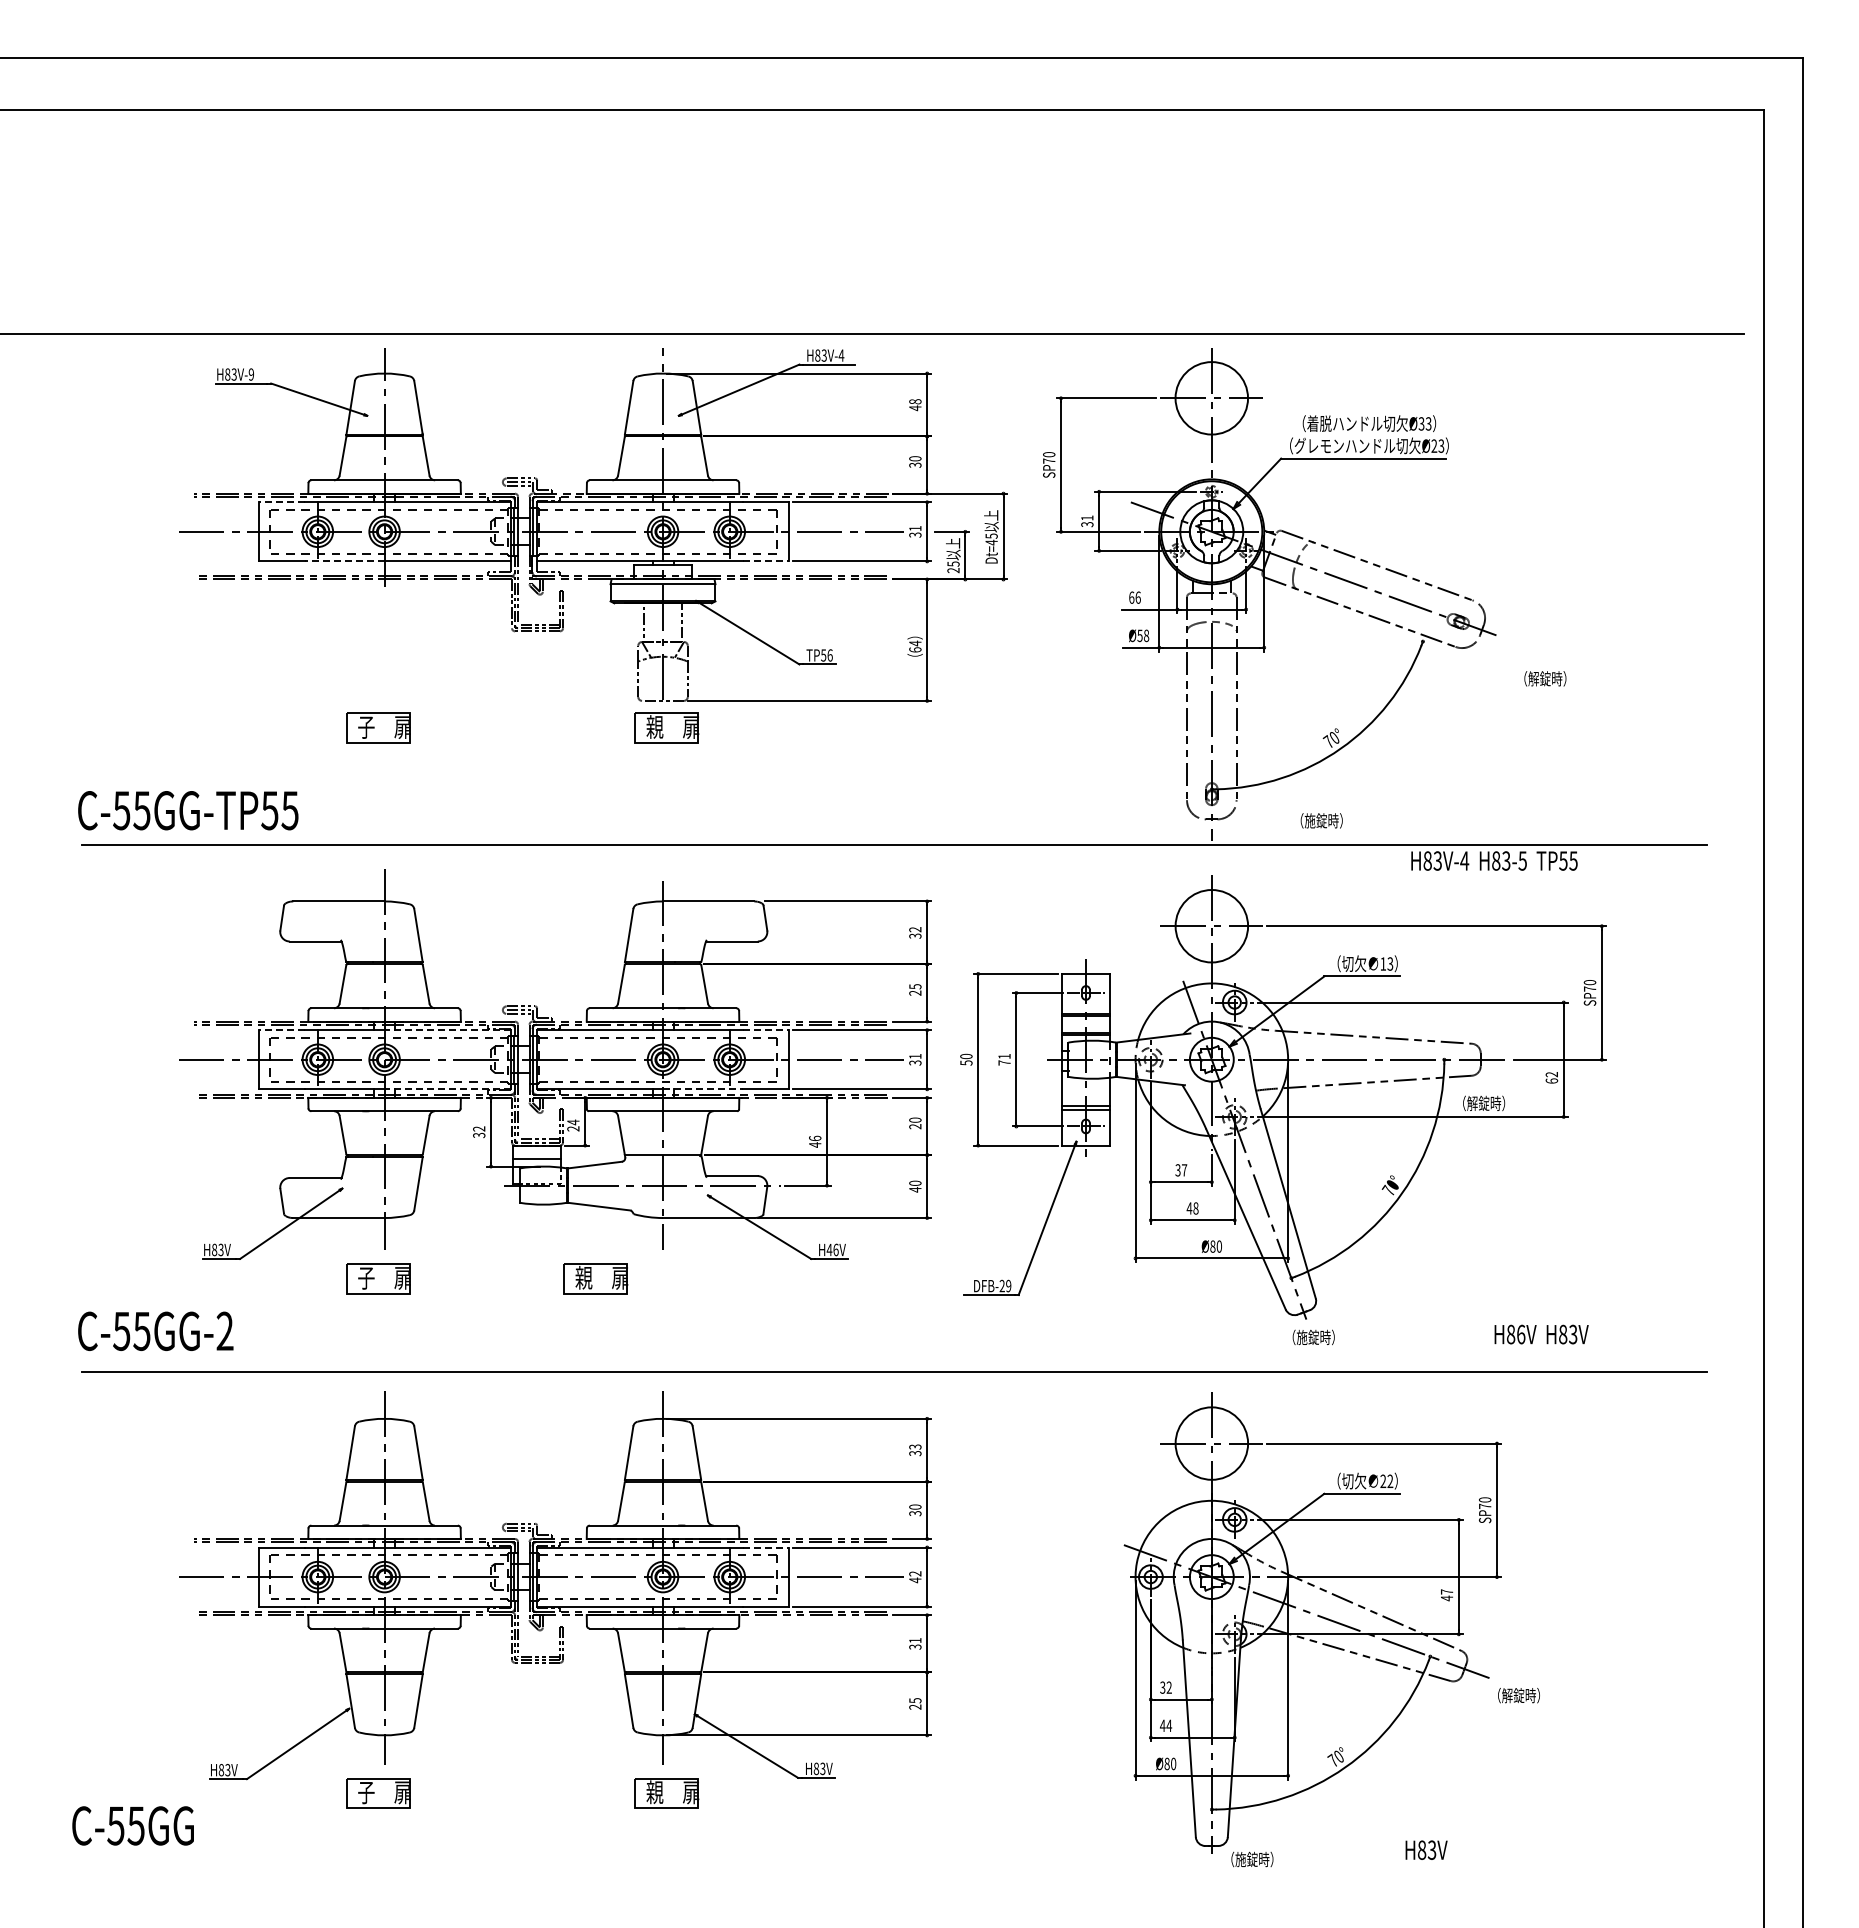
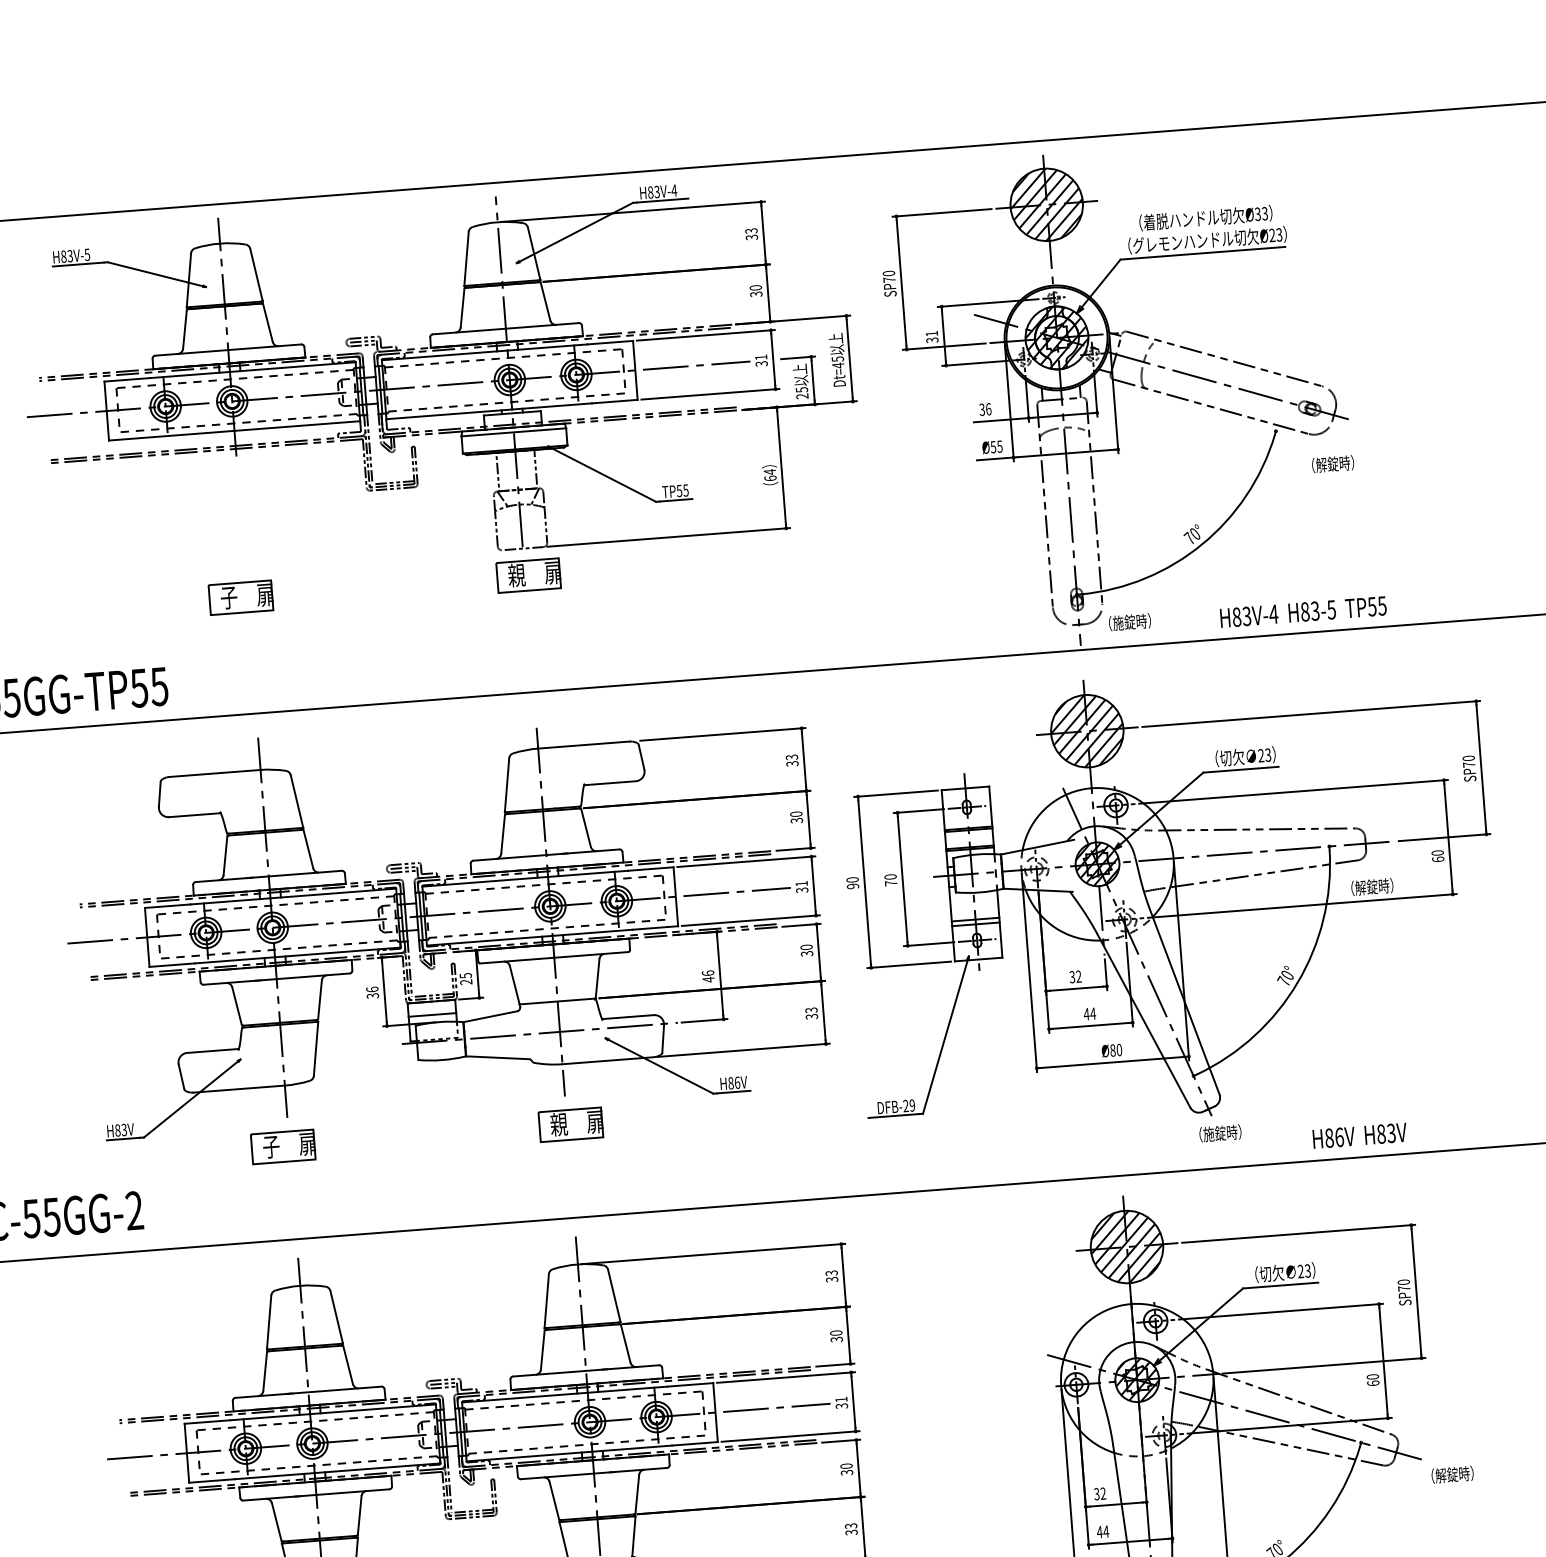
text: (250, 374) -> (86, 254), H83V-9 -> H83V-5
hatch: (1211, 398) -> (1046, 205), added
text: (915, 405) -> (751, 234), 48 -> 33
line: (281, 502) -> (127, 380), dashed -> solid
hatch: (1211, 531) -> (1056, 337), added
line: (344, 561) -> (194, 434), dashed -> solid
line: (766, 561) -> (615, 401), dashed -> solid
text: (1131, 597) -> (981, 409), 66 -> 36
text: (1146, 635) -> (999, 446), Ø58 -> Ø55
text: (829, 655) -> (685, 490), TP56 -> TP55
text: (1545, 678) -> (1333, 463), moved
text: (1321, 820) -> (1129, 621), moved
text: (1494, 860) -> (1303, 611), moved
hatch: (1211, 926) -> (1086, 731), added
text: (915, 929) -> (792, 757), 32 -> 33
text: (1383, 963) -> (1261, 755), 13 -> 23
text: (915, 989) -> (796, 817), 25 -> 30
line: (281, 1030) -> (167, 906), dashed -> solid
line: (447, 1030) -> (333, 893), dashed -> solid
line: (766, 1030) -> (651, 869), dashed -> solid
text: (1004, 1056) -> (890, 876), 71 -> 70
hatch: (1211, 1059) -> (1097, 864), added
text: (966, 1062) -> (853, 885), 50 -> 90
text: (1551, 1074) -> (1437, 852), 62 -> 60
line: (447, 1089) -> (337, 952), dashed -> solid
line: (703, 1089) -> (592, 932), dashed -> solid
text: (573, 1122) -> (465, 975), 24 -> 25
text: (915, 1126) -> (807, 953), 20 -> 30
text: (479, 1128) -> (372, 989), 32 -> 36
text: (1184, 1170) -> (1078, 976), 37 -> 32
text: (915, 1186) -> (811, 1013), 40 -> 33
text: (1195, 1208) -> (1092, 1013), 48 -> 44
text: (829, 1249) -> (730, 1082), H46V -> H86V
part: (595, 1278) -> (570, 1124), moved
text: (1541, 1334) -> (1359, 1135), moved
hatch: (1211, 1443) -> (1126, 1246), added
text: (1390, 1481) -> (1308, 1271), 22 -> 23
line: (766, 1547) -> (690, 1384), dashed -> solid
hatch: (1211, 1576) -> (1136, 1379), added
text: (915, 1577) -> (841, 1403), 42 -> 31
text: (1446, 1595) -> (1372, 1380), 47 -> 60
text: (915, 1640) -> (846, 1466), 31 -> 30
text: (915, 1703) -> (851, 1528), 25 -> 33

